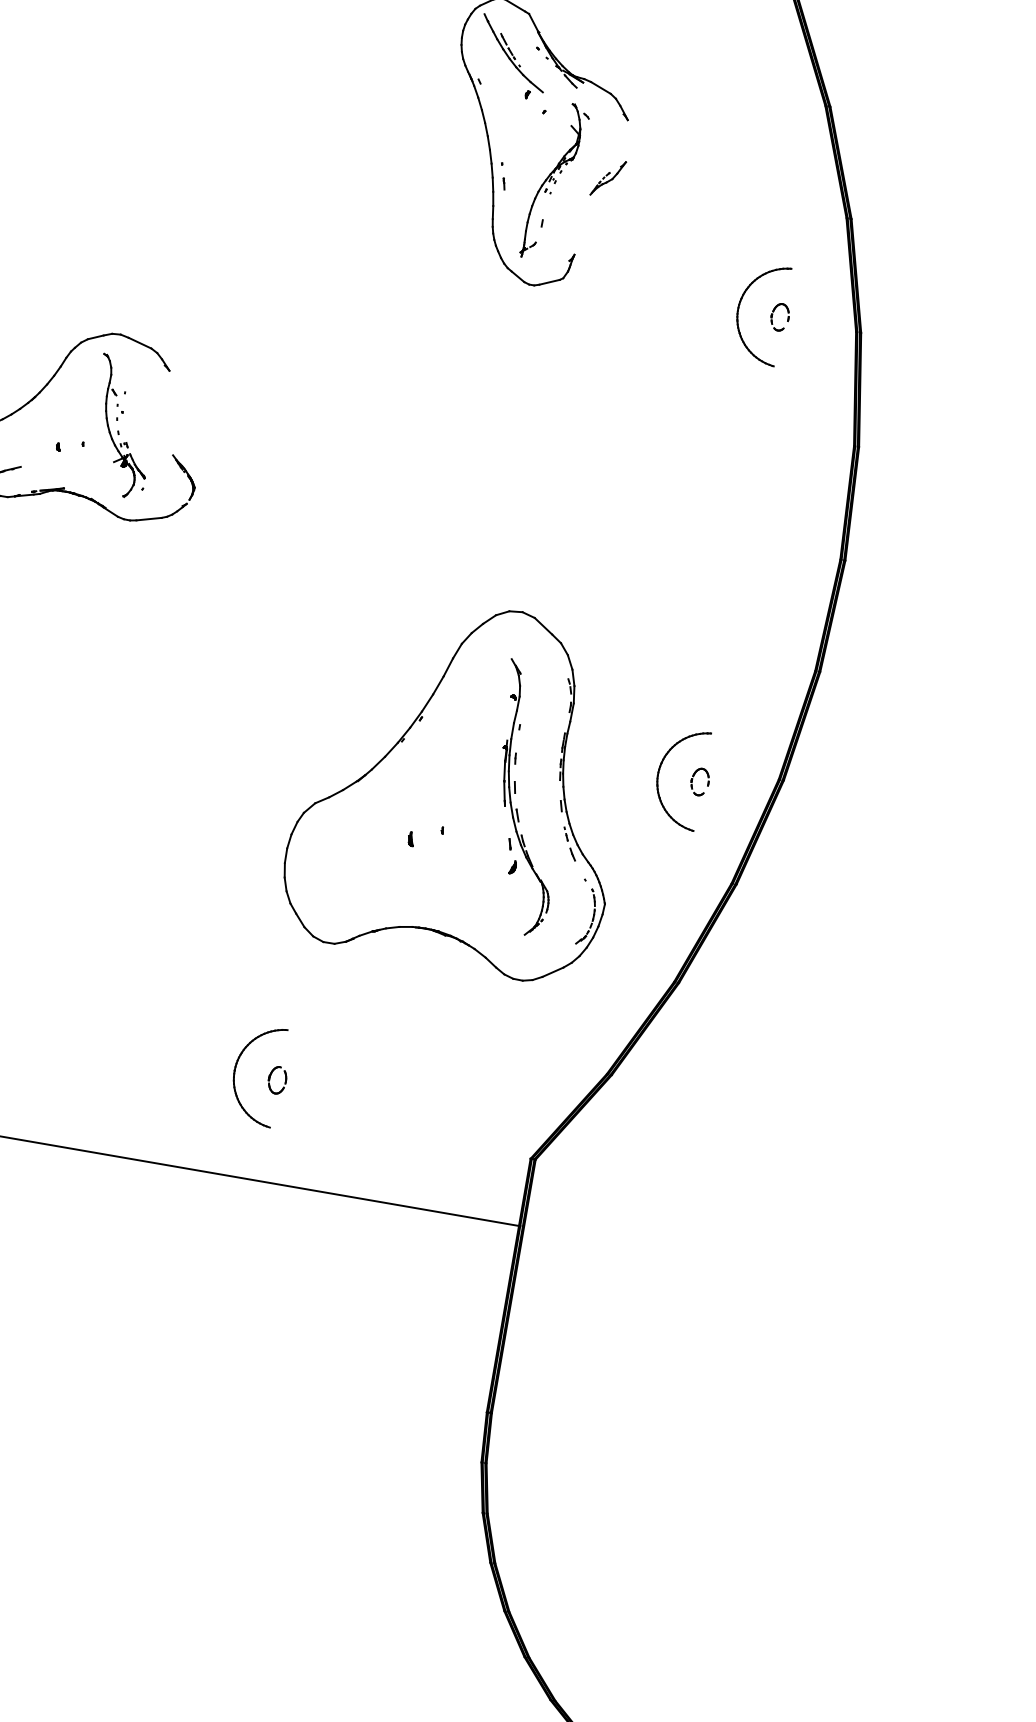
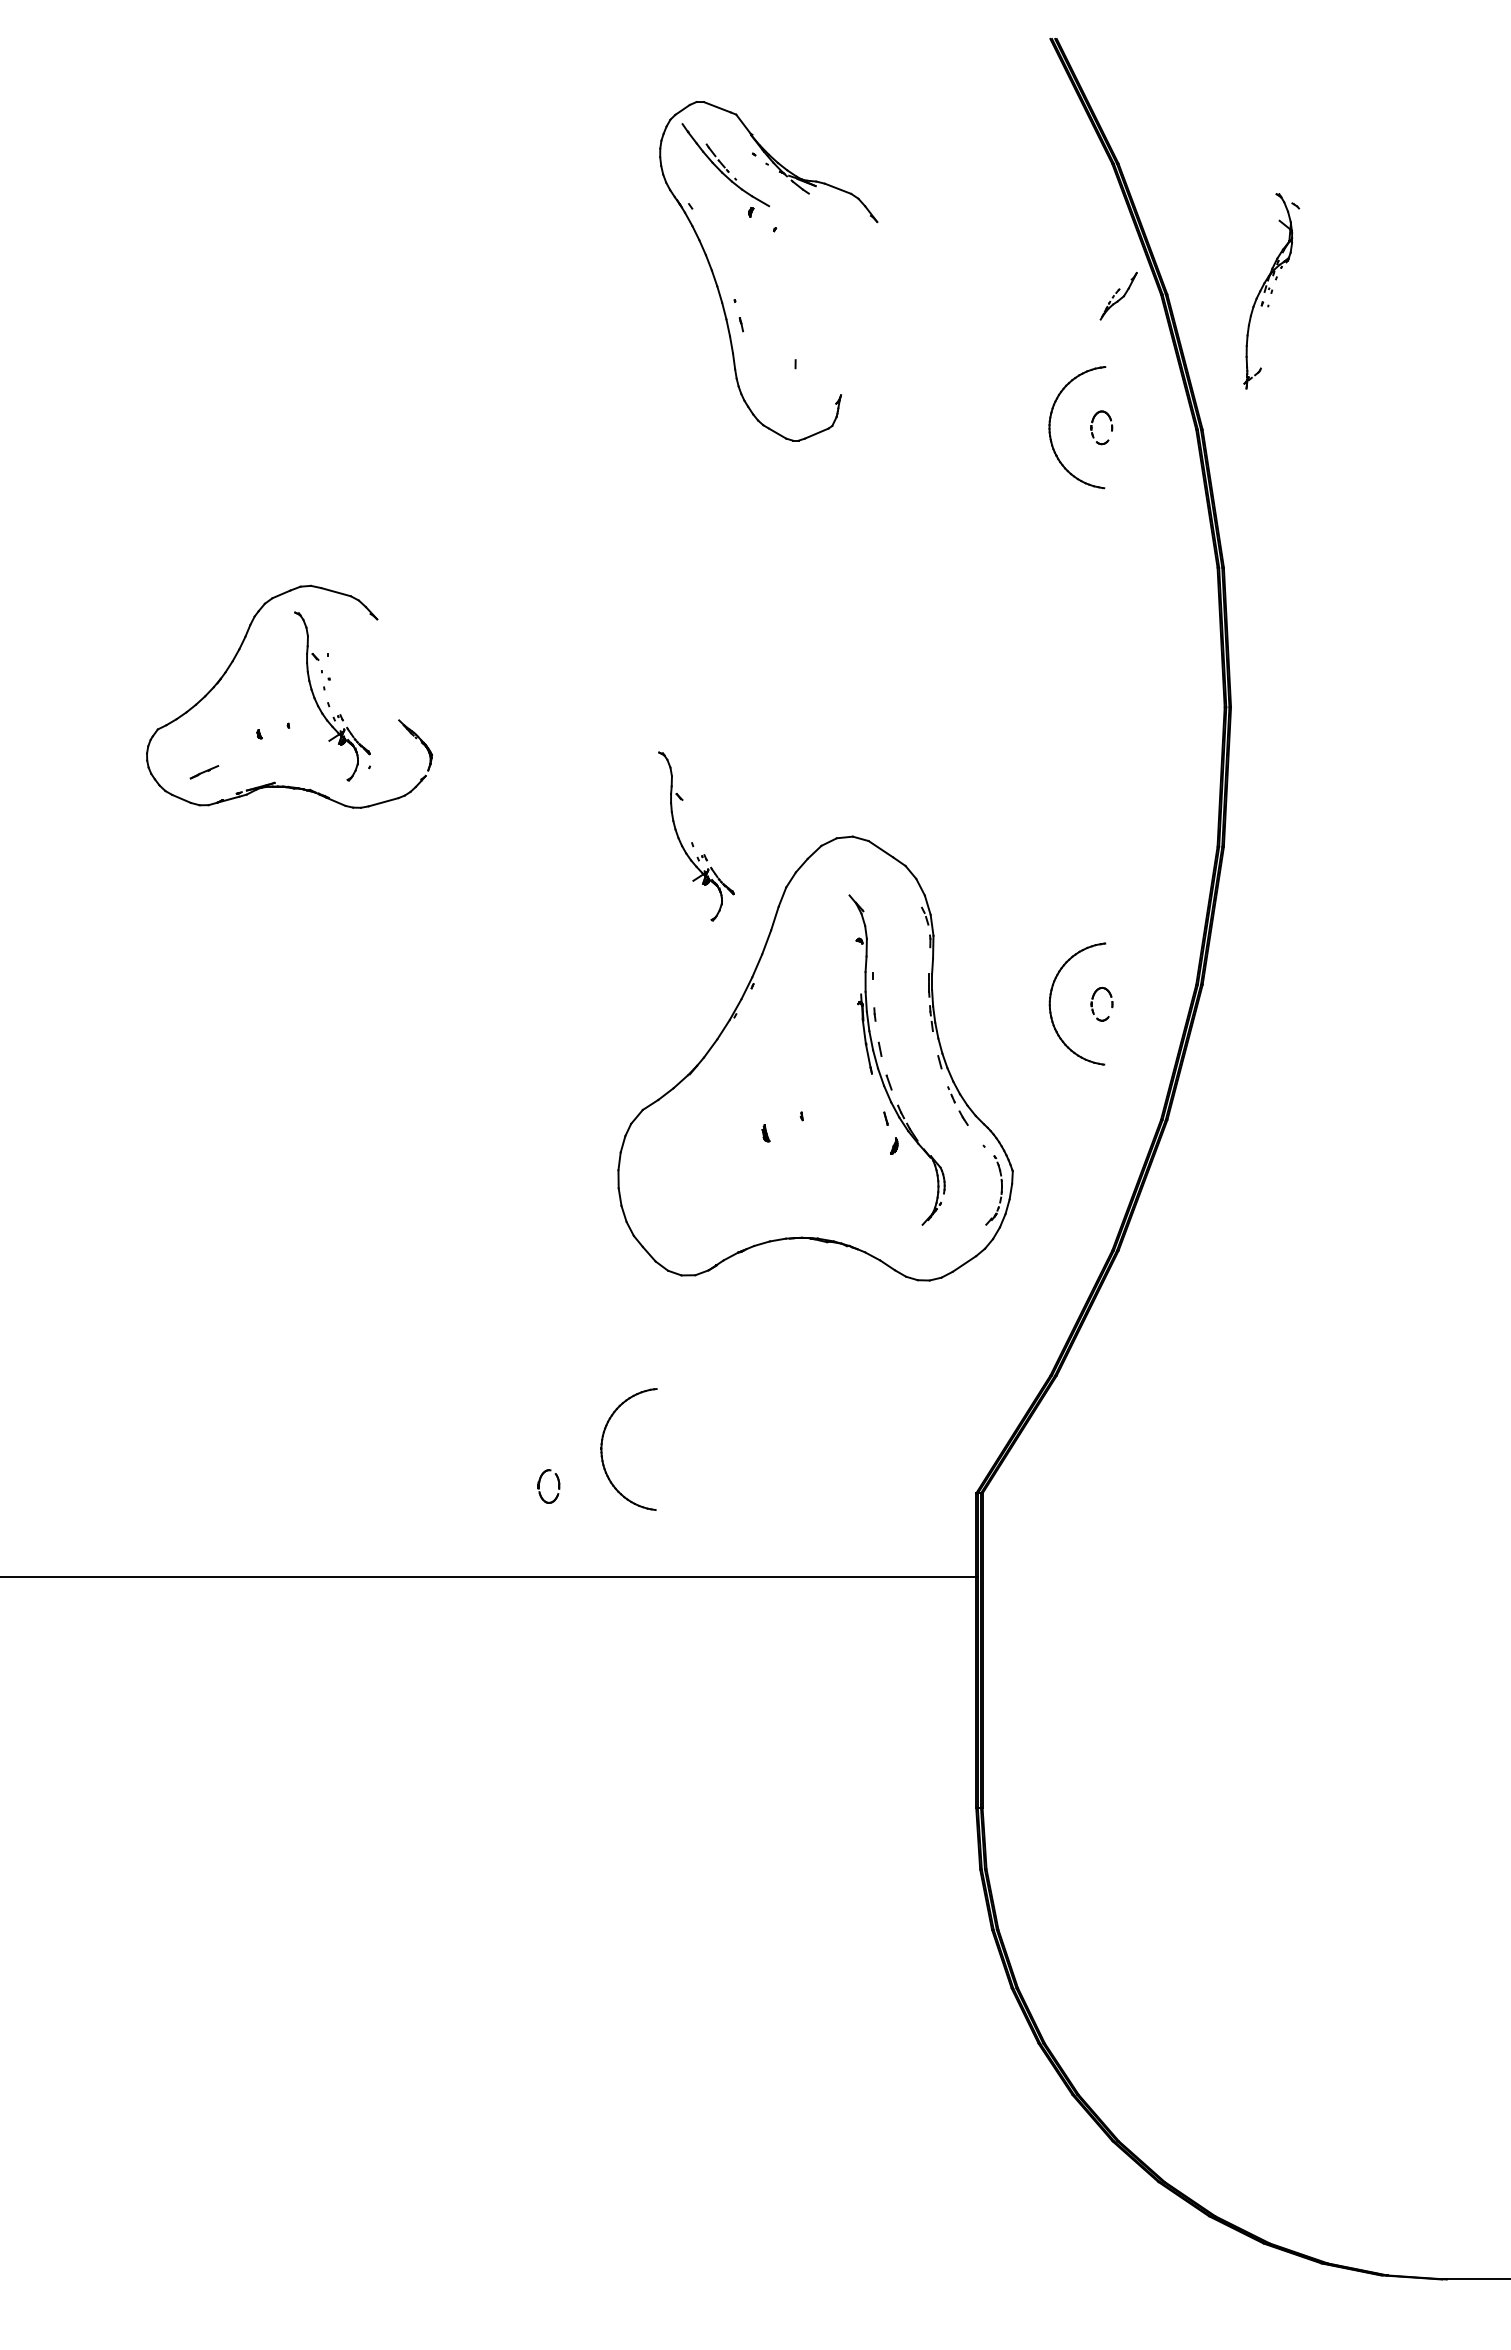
part: (607, 178) -> (1118, 296), moved
part: (555, 181) -> (1271, 291), moved
part: (392, 594) -> (692, 842), added
part: (271, 1075) -> (540, 1482), moved

